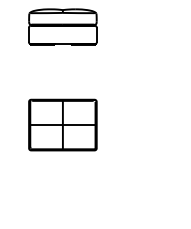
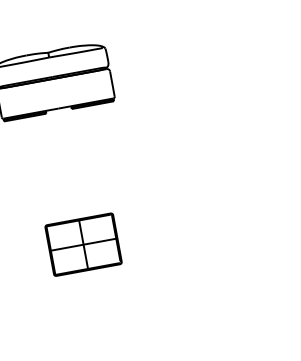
part: (62, 124) -> (82, 243), size x0.6

